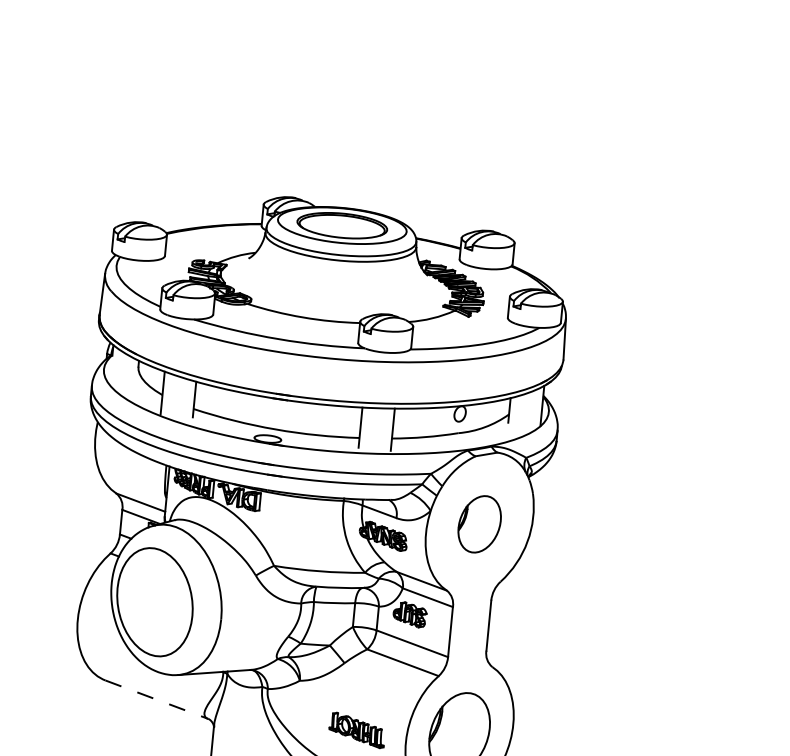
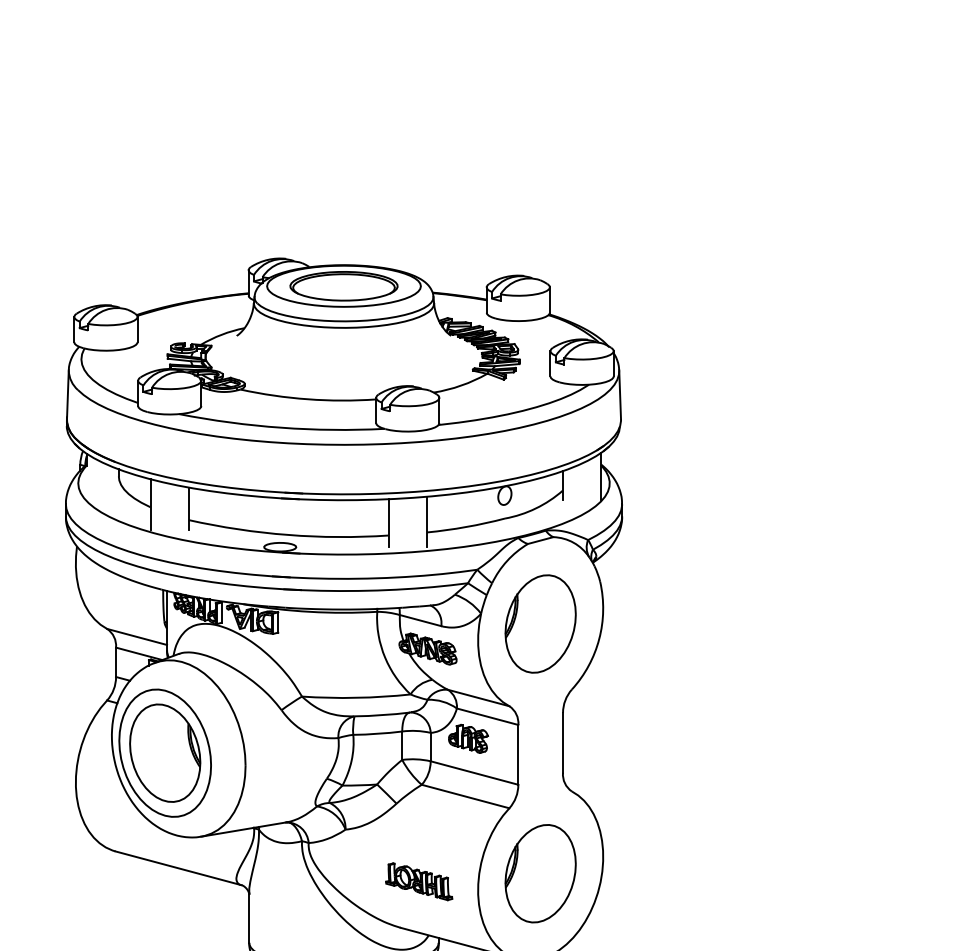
part: (479, 523) -> (540, 623), size x1.43
part: (155, 601) -> (165, 752), added
line: (157, 699) -> (179, 868), dashed -> solid

